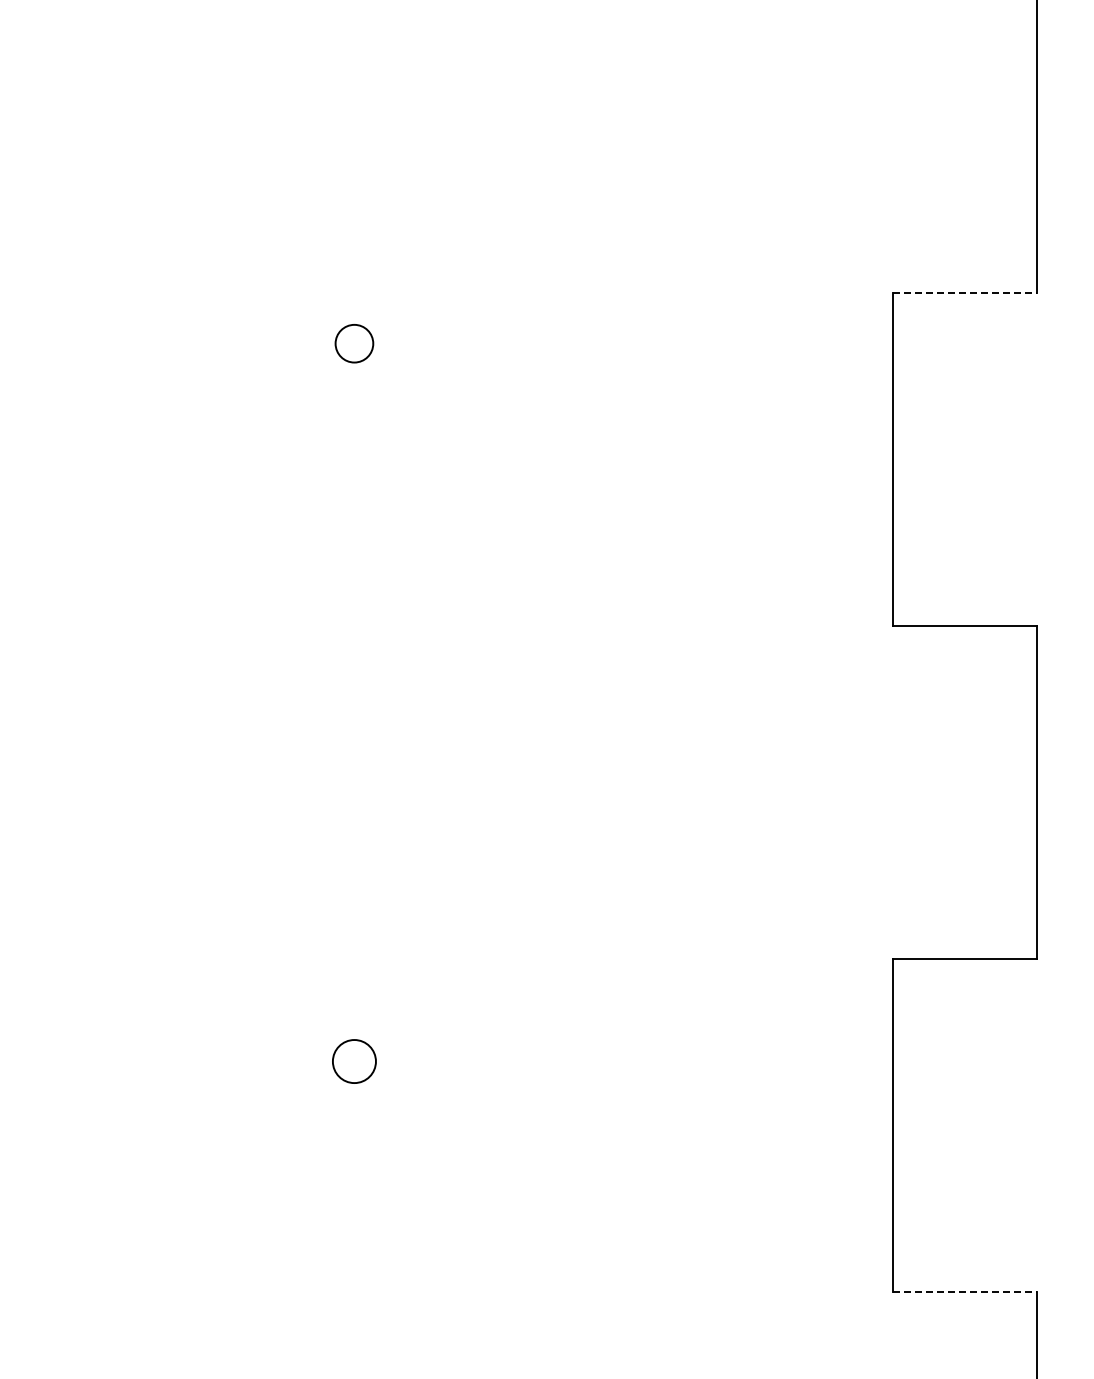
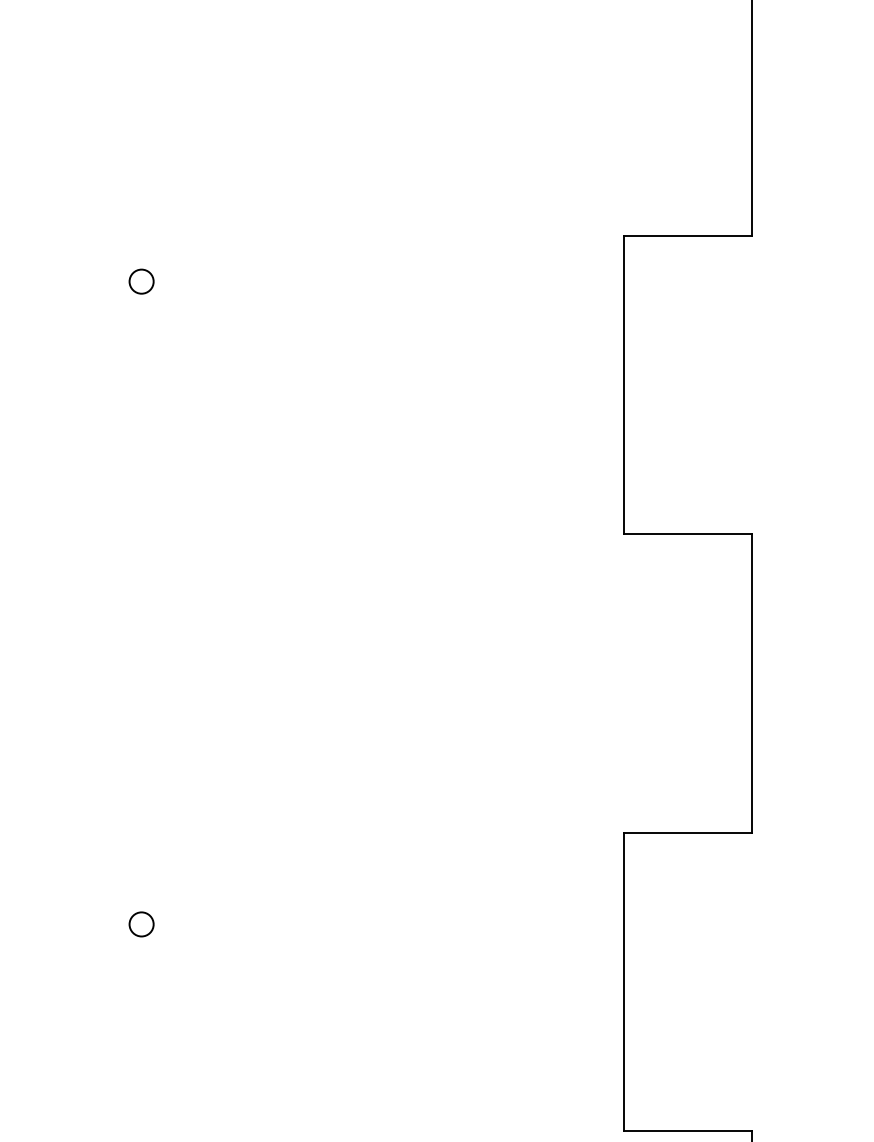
line: (964, 292) -> (687, 235), dashed -> solid
circle: (354, 343) -> (141, 281), size x0.71
circle: (354, 1061) -> (141, 924), size x0.62
line: (964, 1292) -> (687, 1131), dashed -> solid

